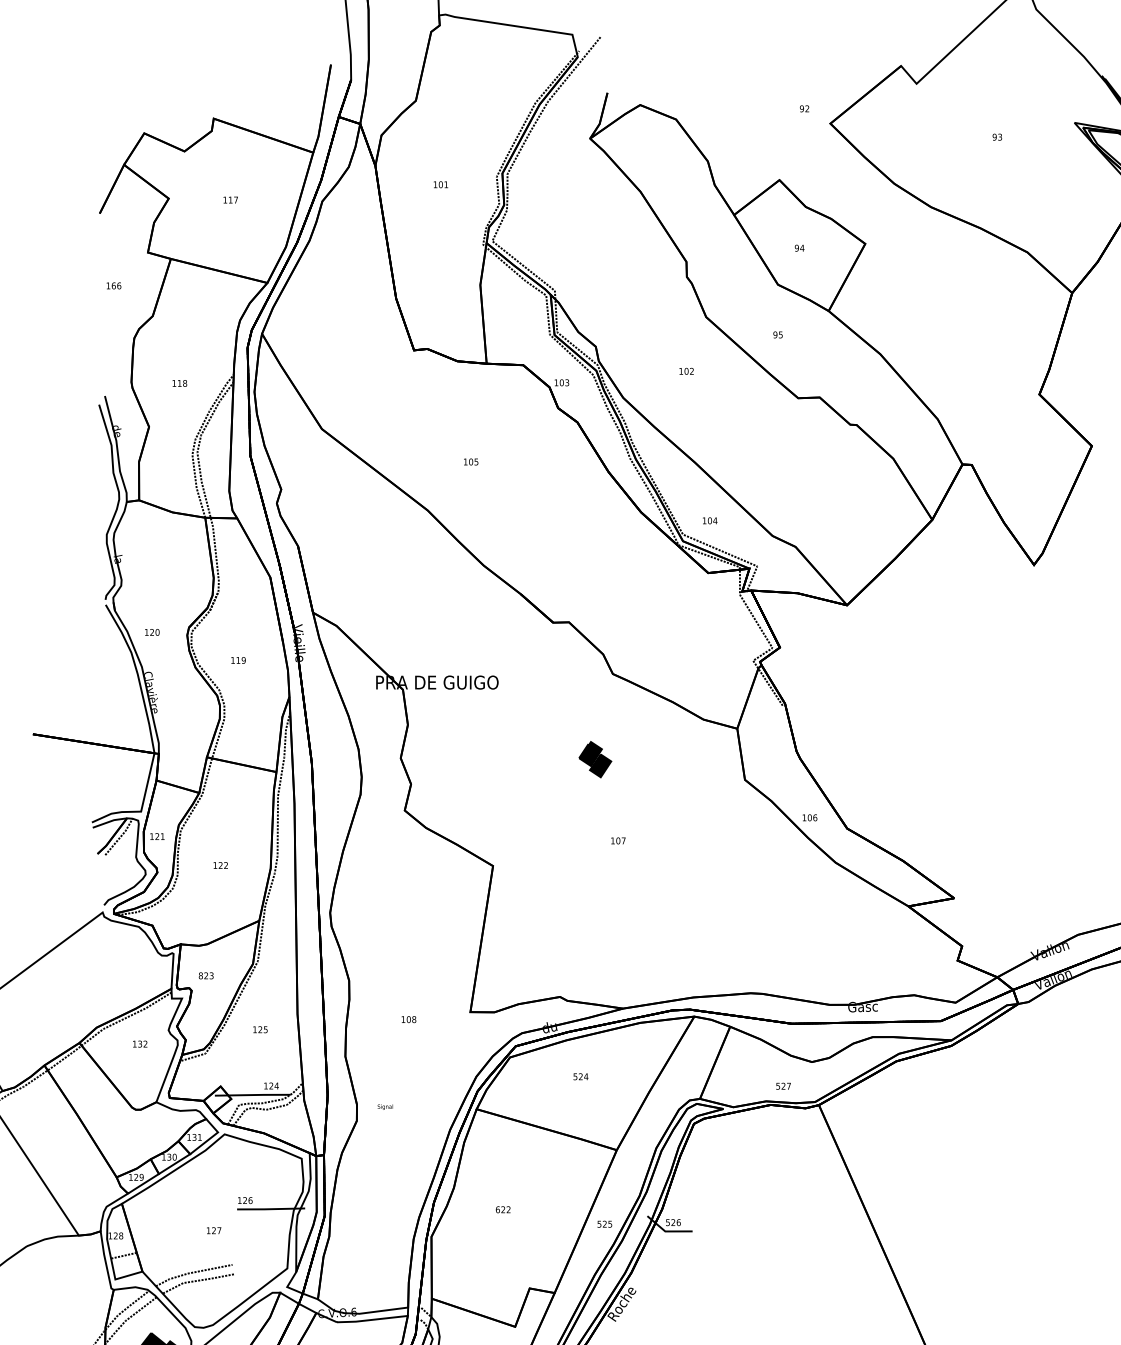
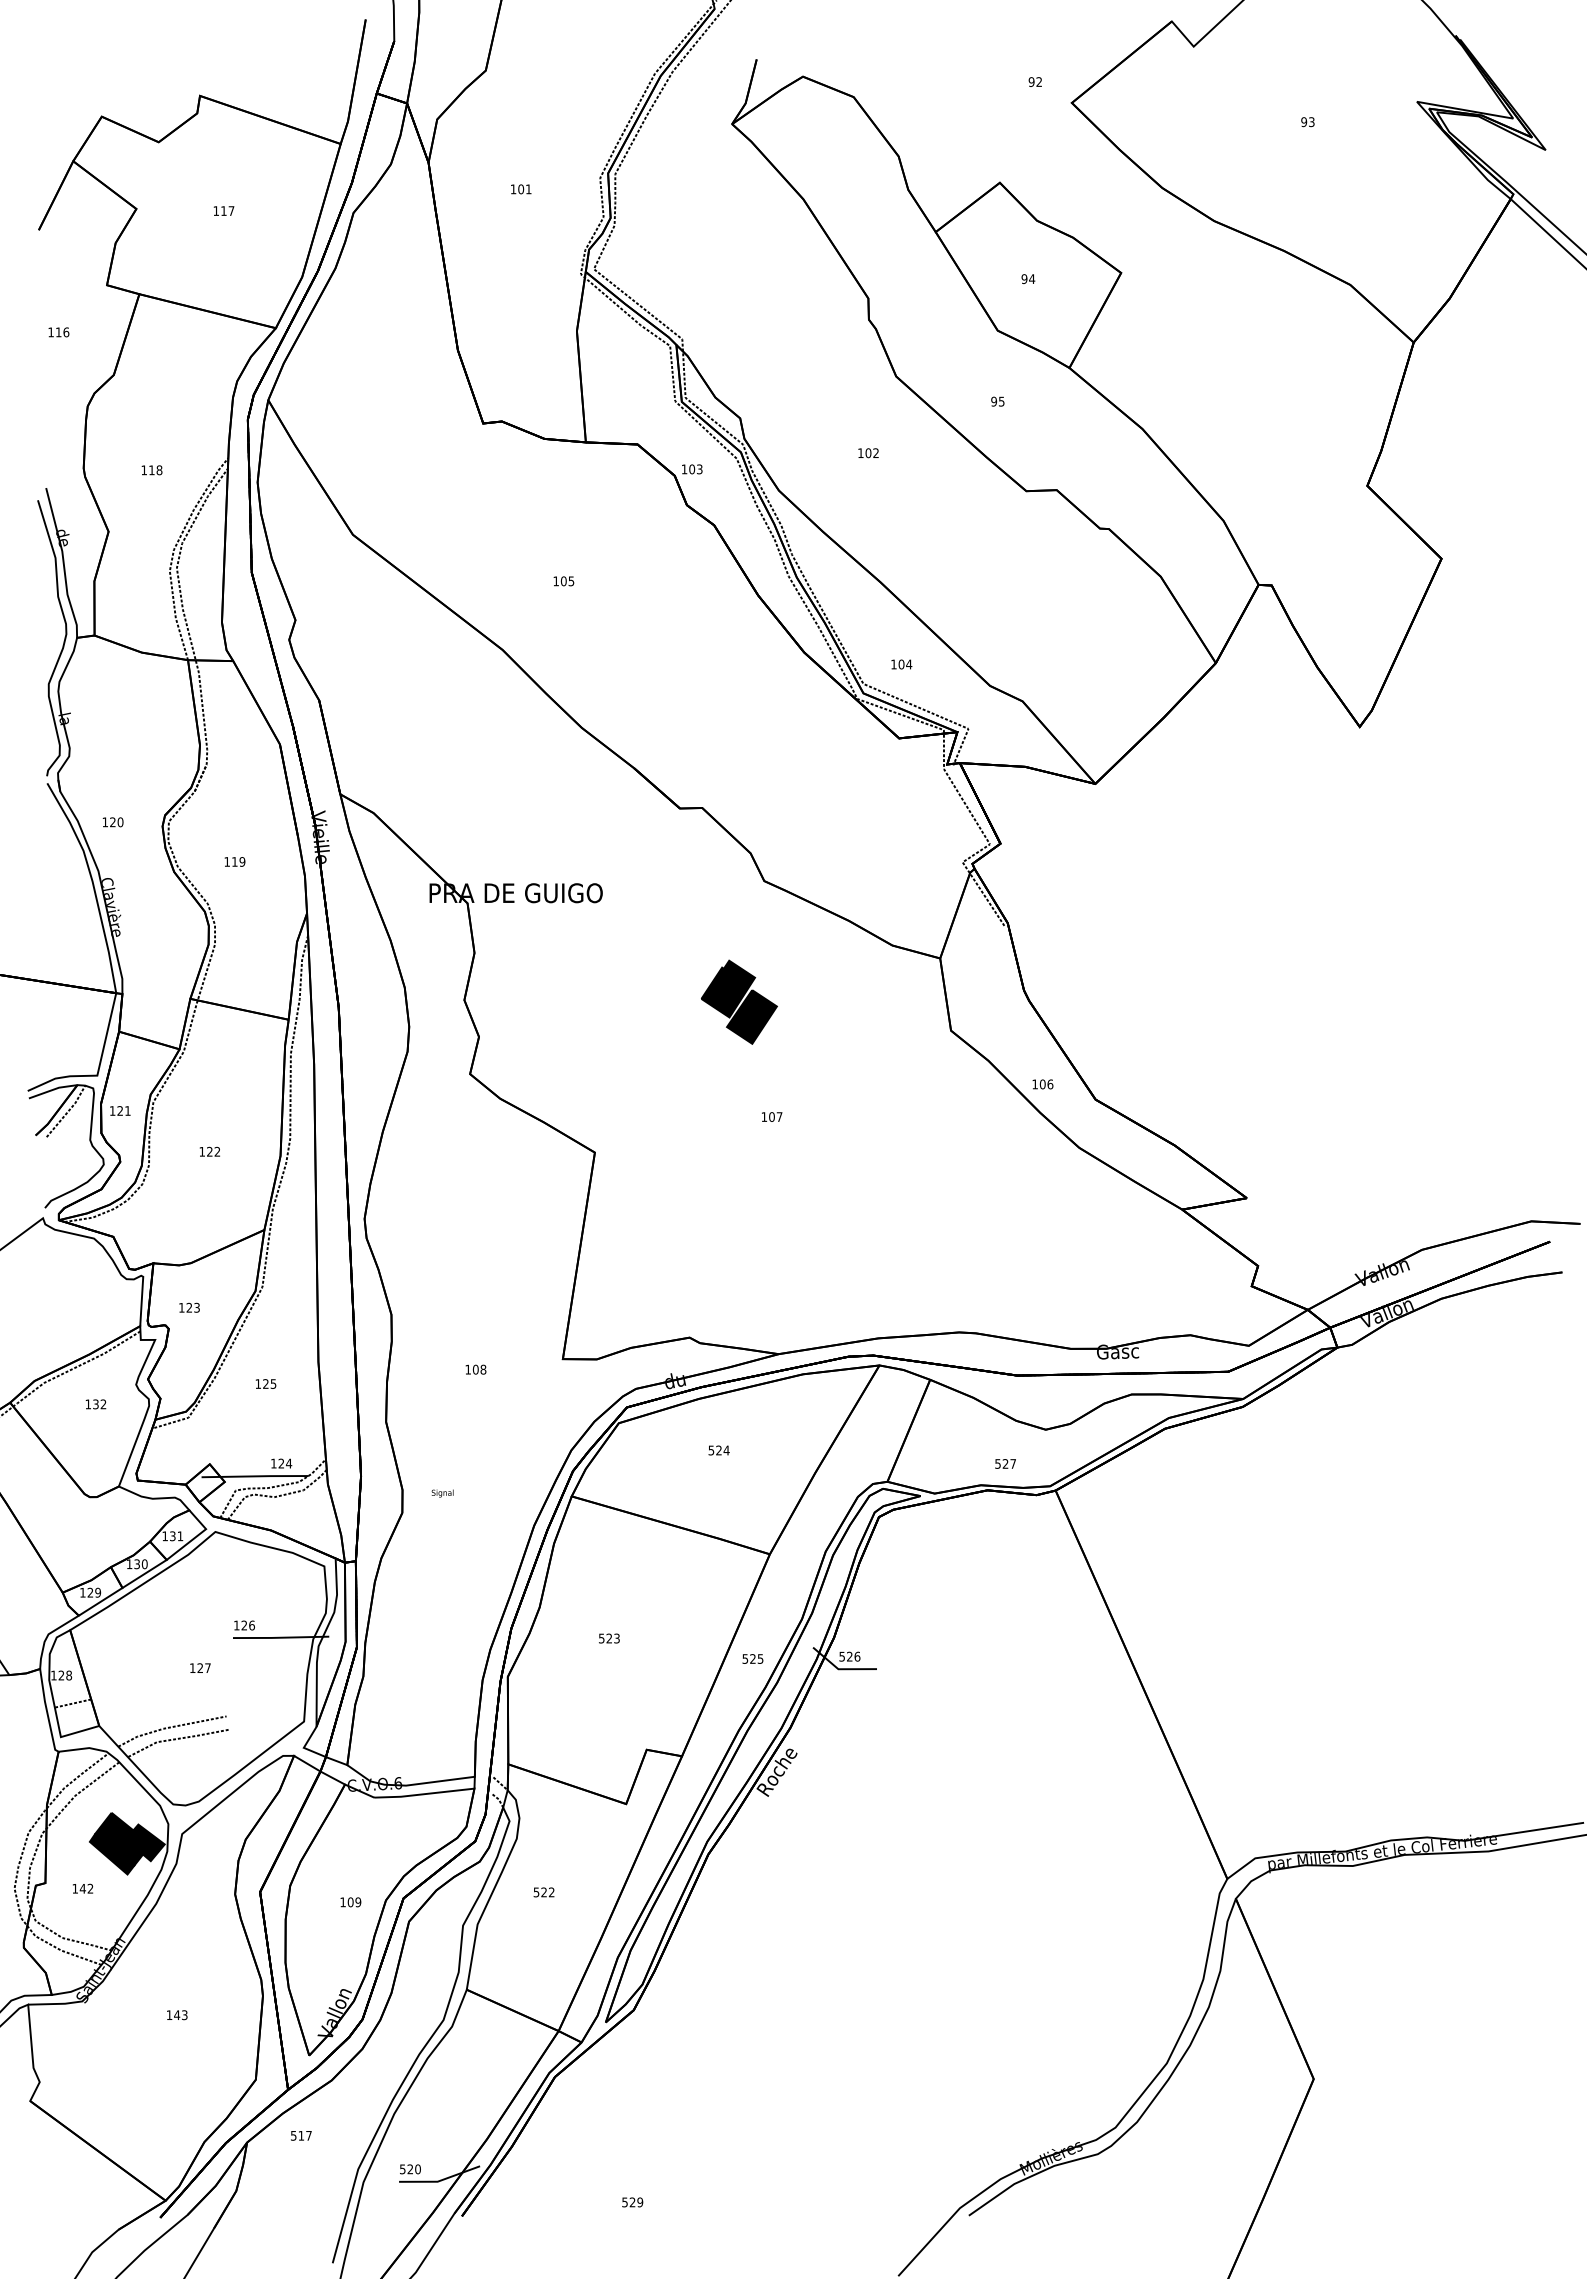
text: (113, 286) -> (58, 332), 166 -> 116
part: (595, 759) -> (739, 1001), size x1.67
text: (200, 975) -> (181, 1307), 823 -> 123
text: (502, 1209) -> (608, 1638), 622 -> 523

